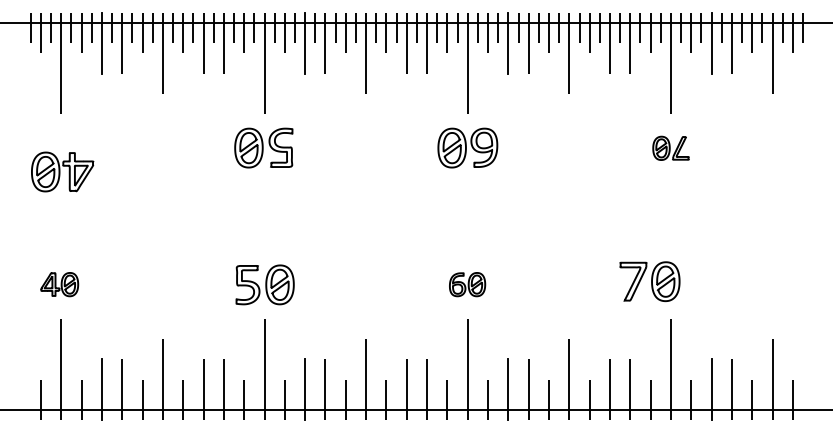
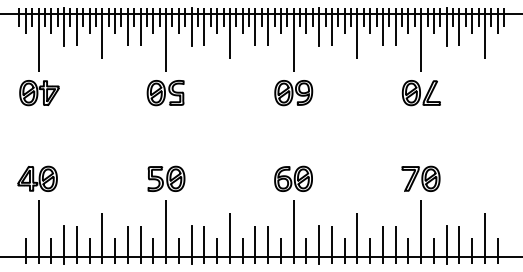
part: (669, 148) -> (420, 93), size x1.67
part: (62, 172) -> (39, 93), moved
part: (649, 281) -> (420, 178), moved
part: (59, 284) -> (37, 178), size x1.67
part: (467, 284) -> (293, 178), size x1.67

